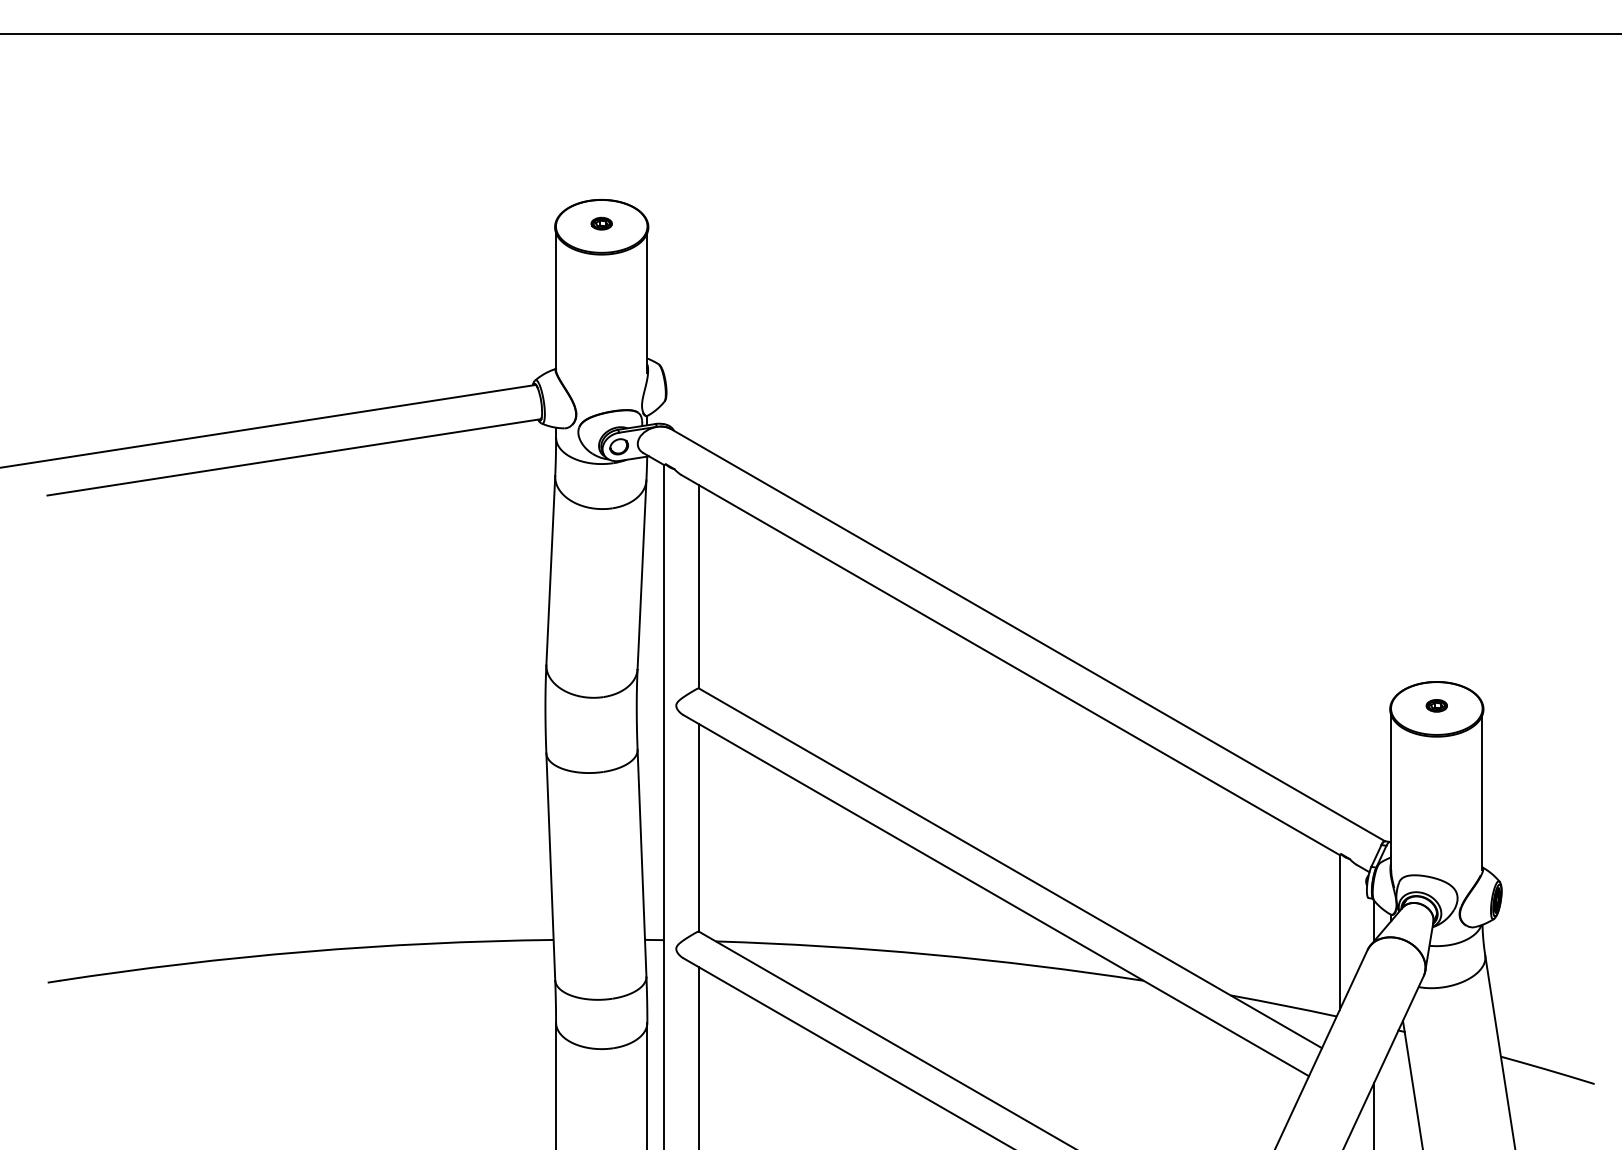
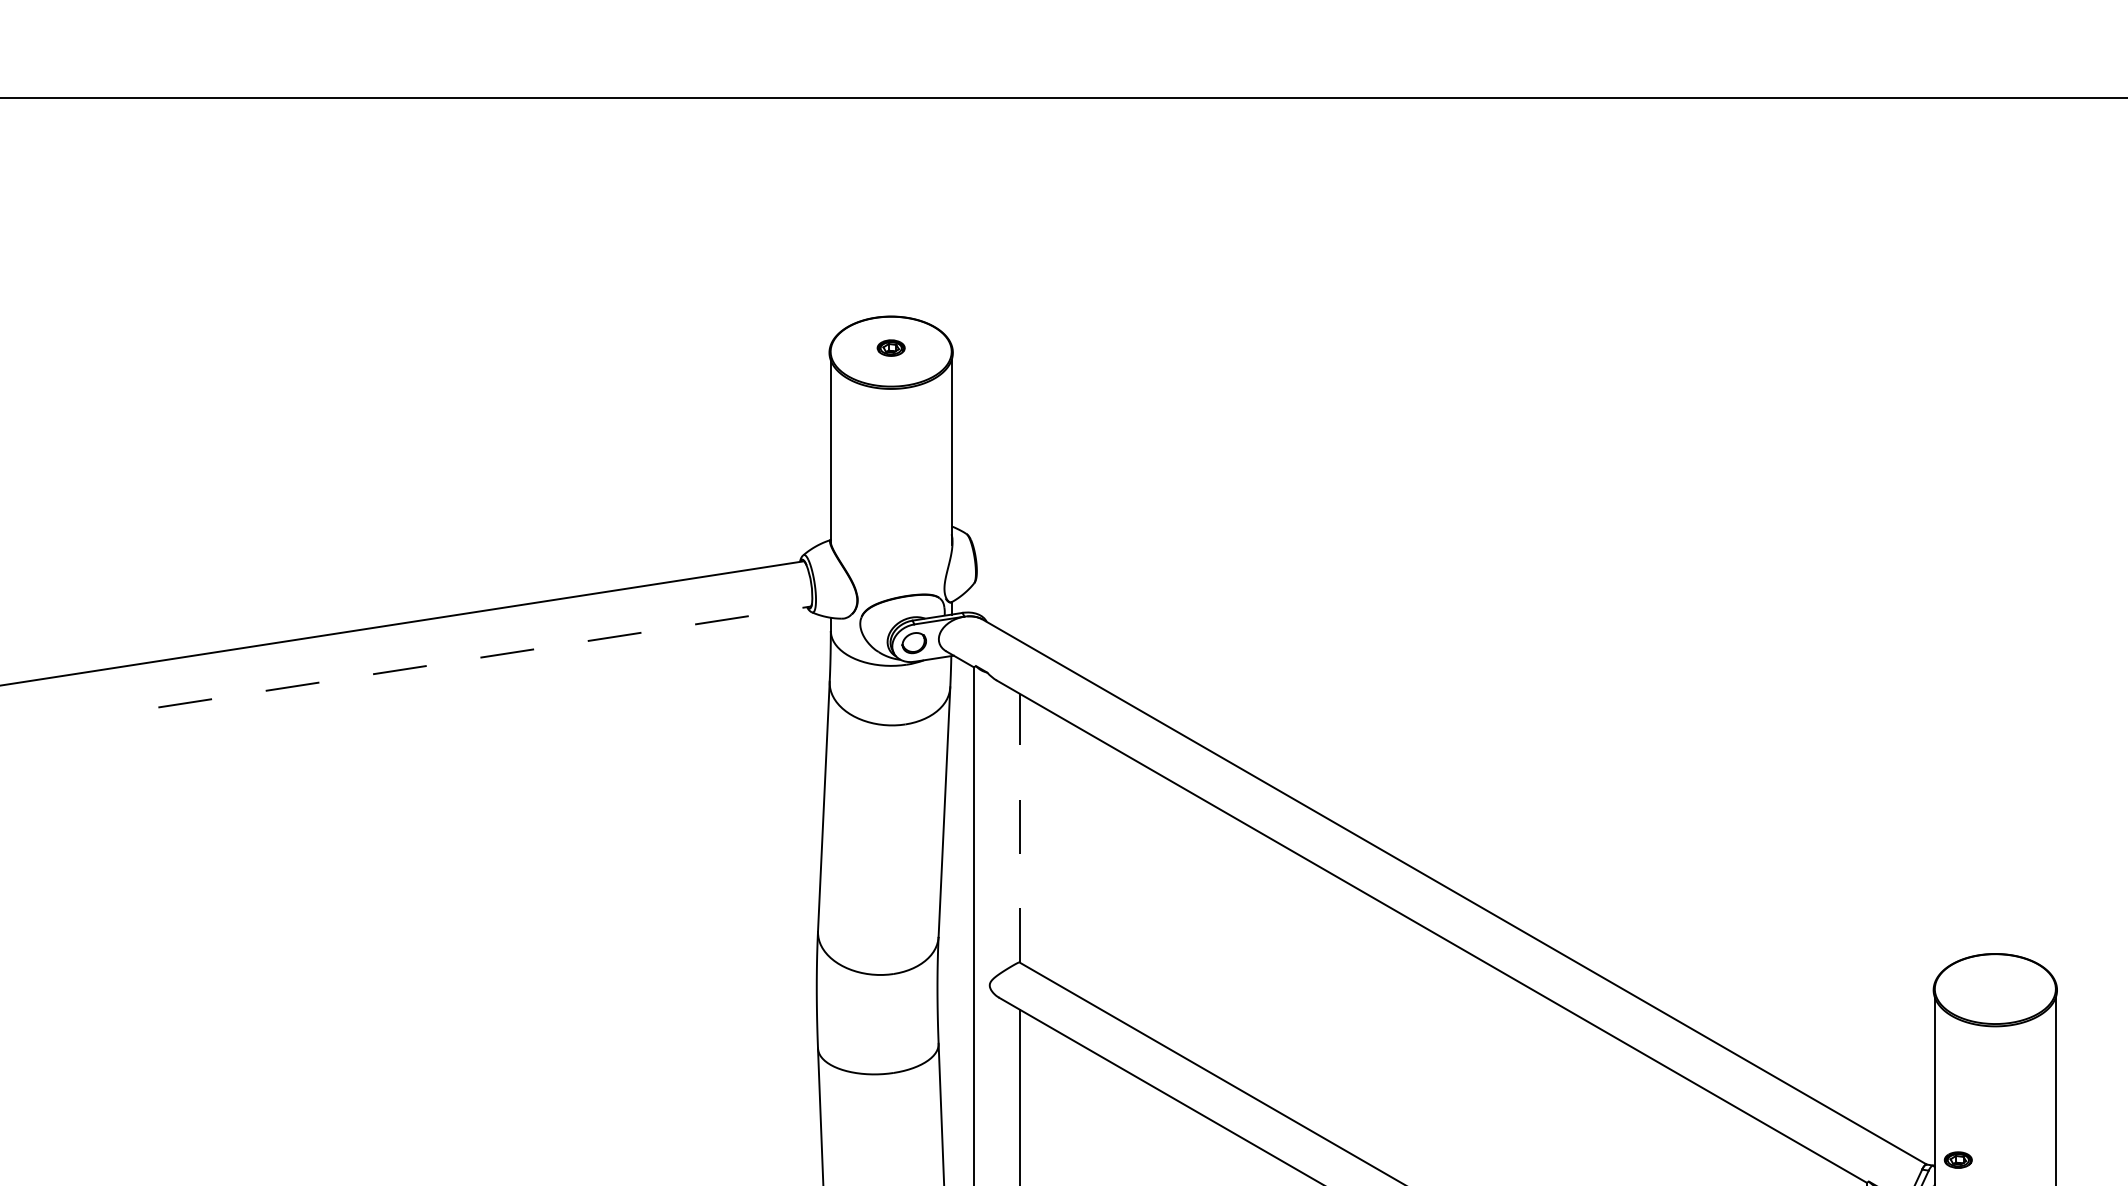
line: (294, 457) -> (484, 657), solid -> dashed
line: (698, 586) -> (1019, 827), solid -> dashed
part: (1436, 705) -> (1957, 1159), moved

